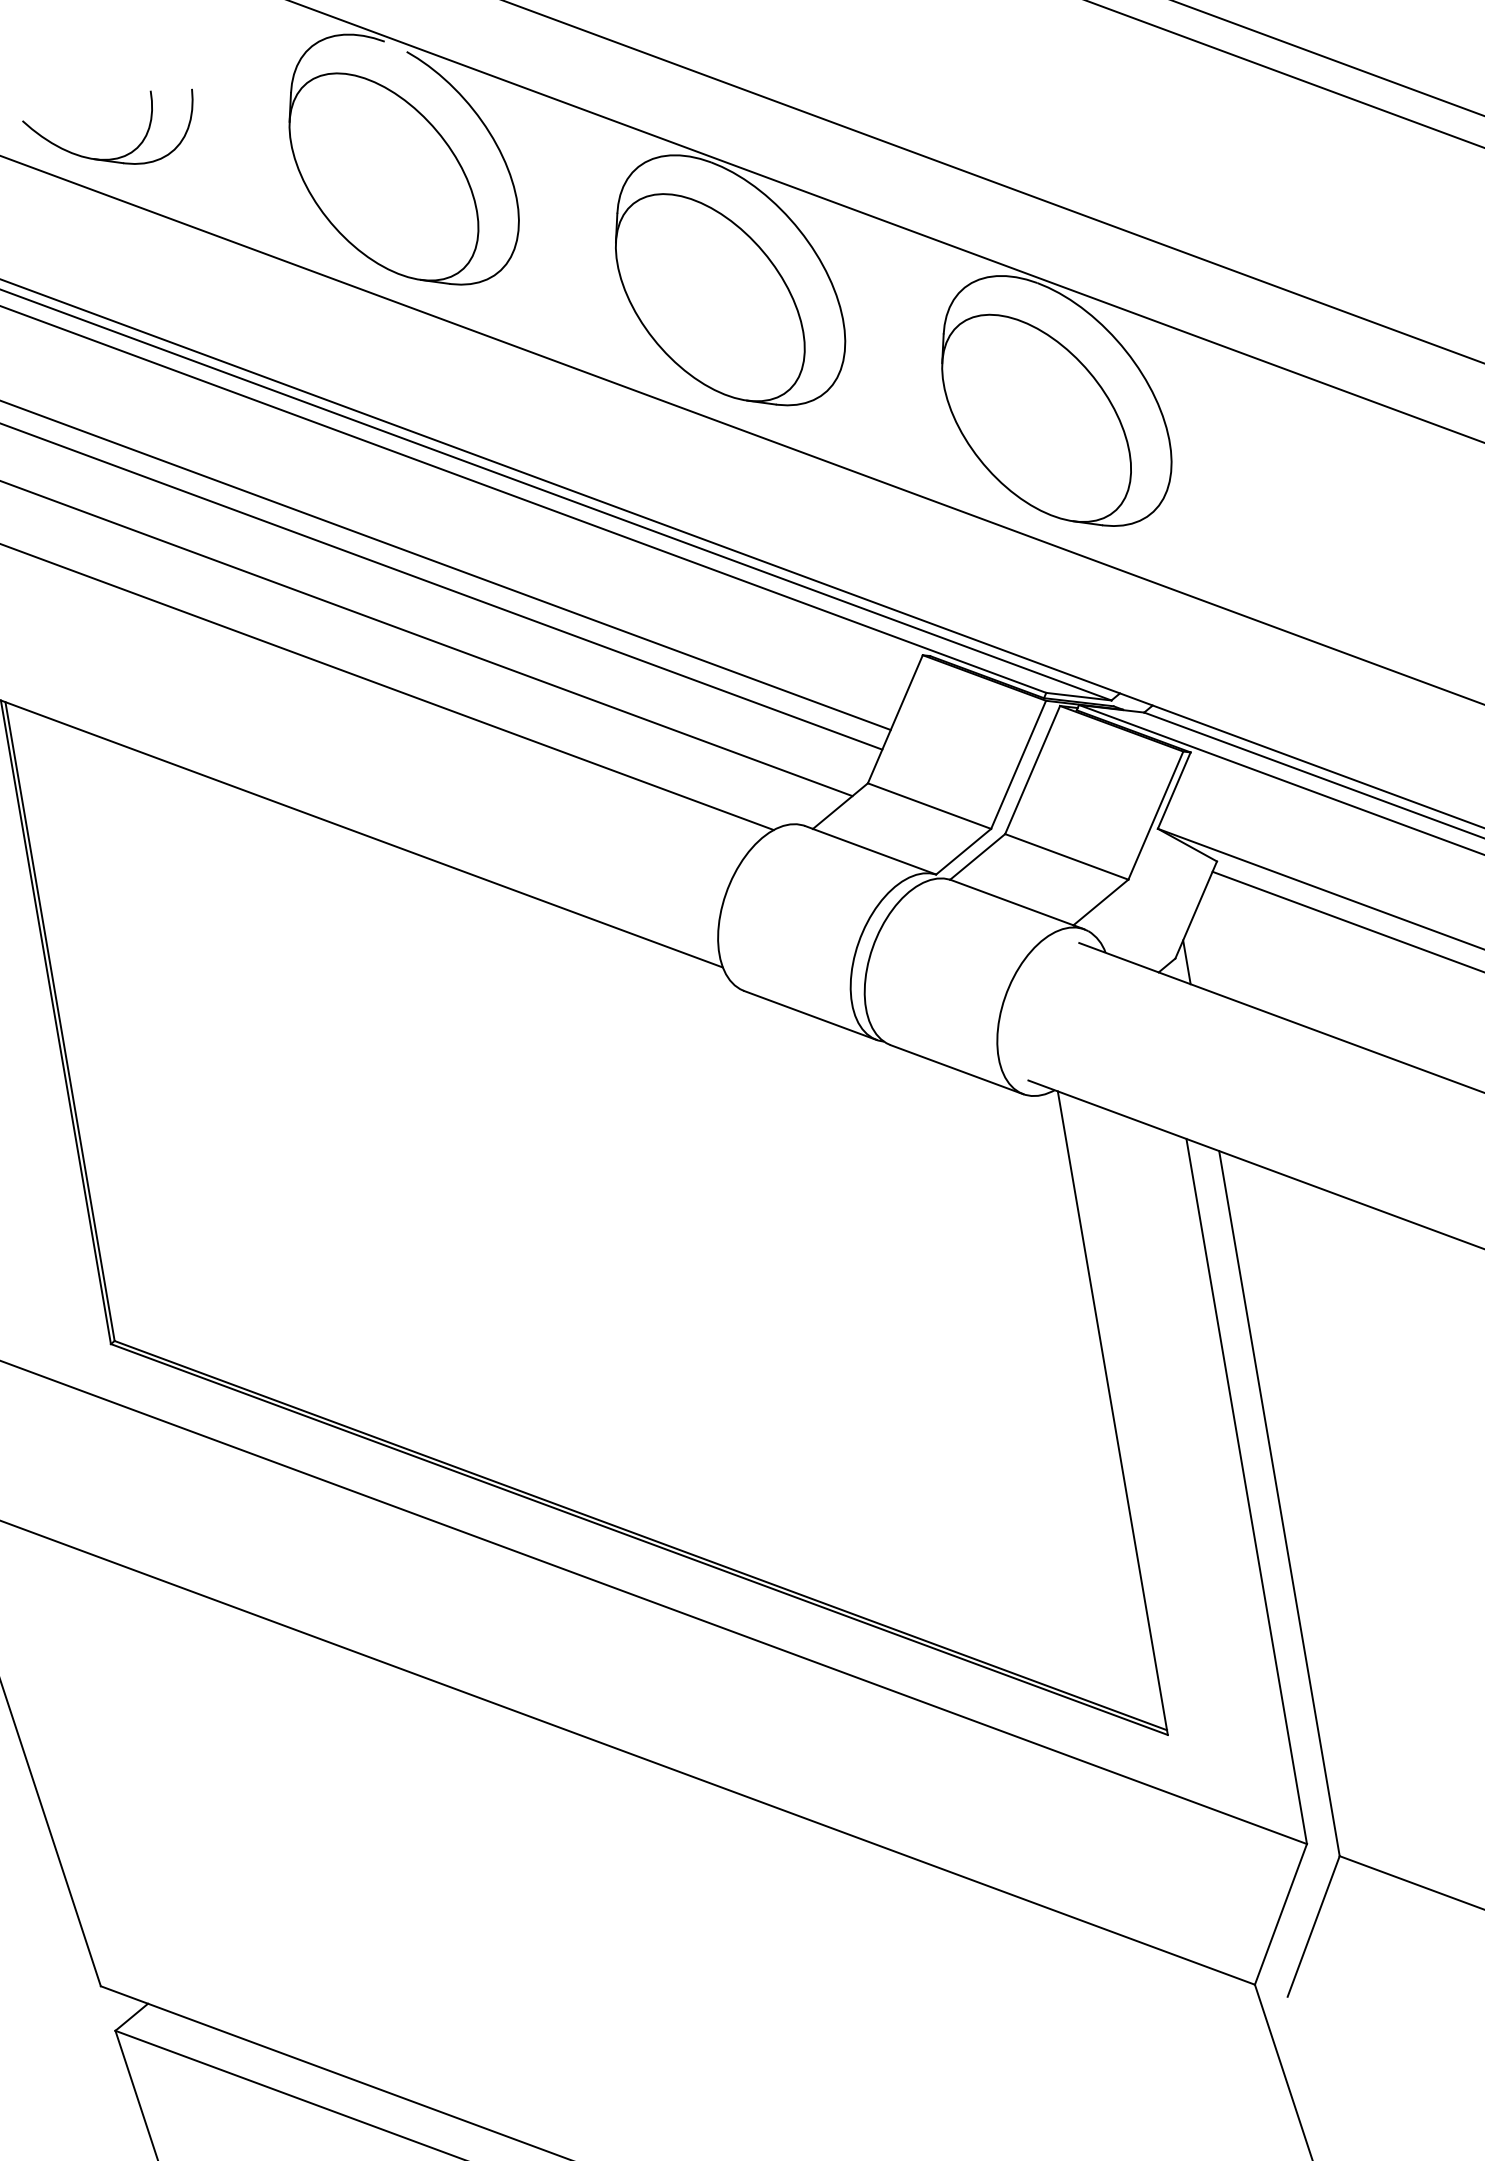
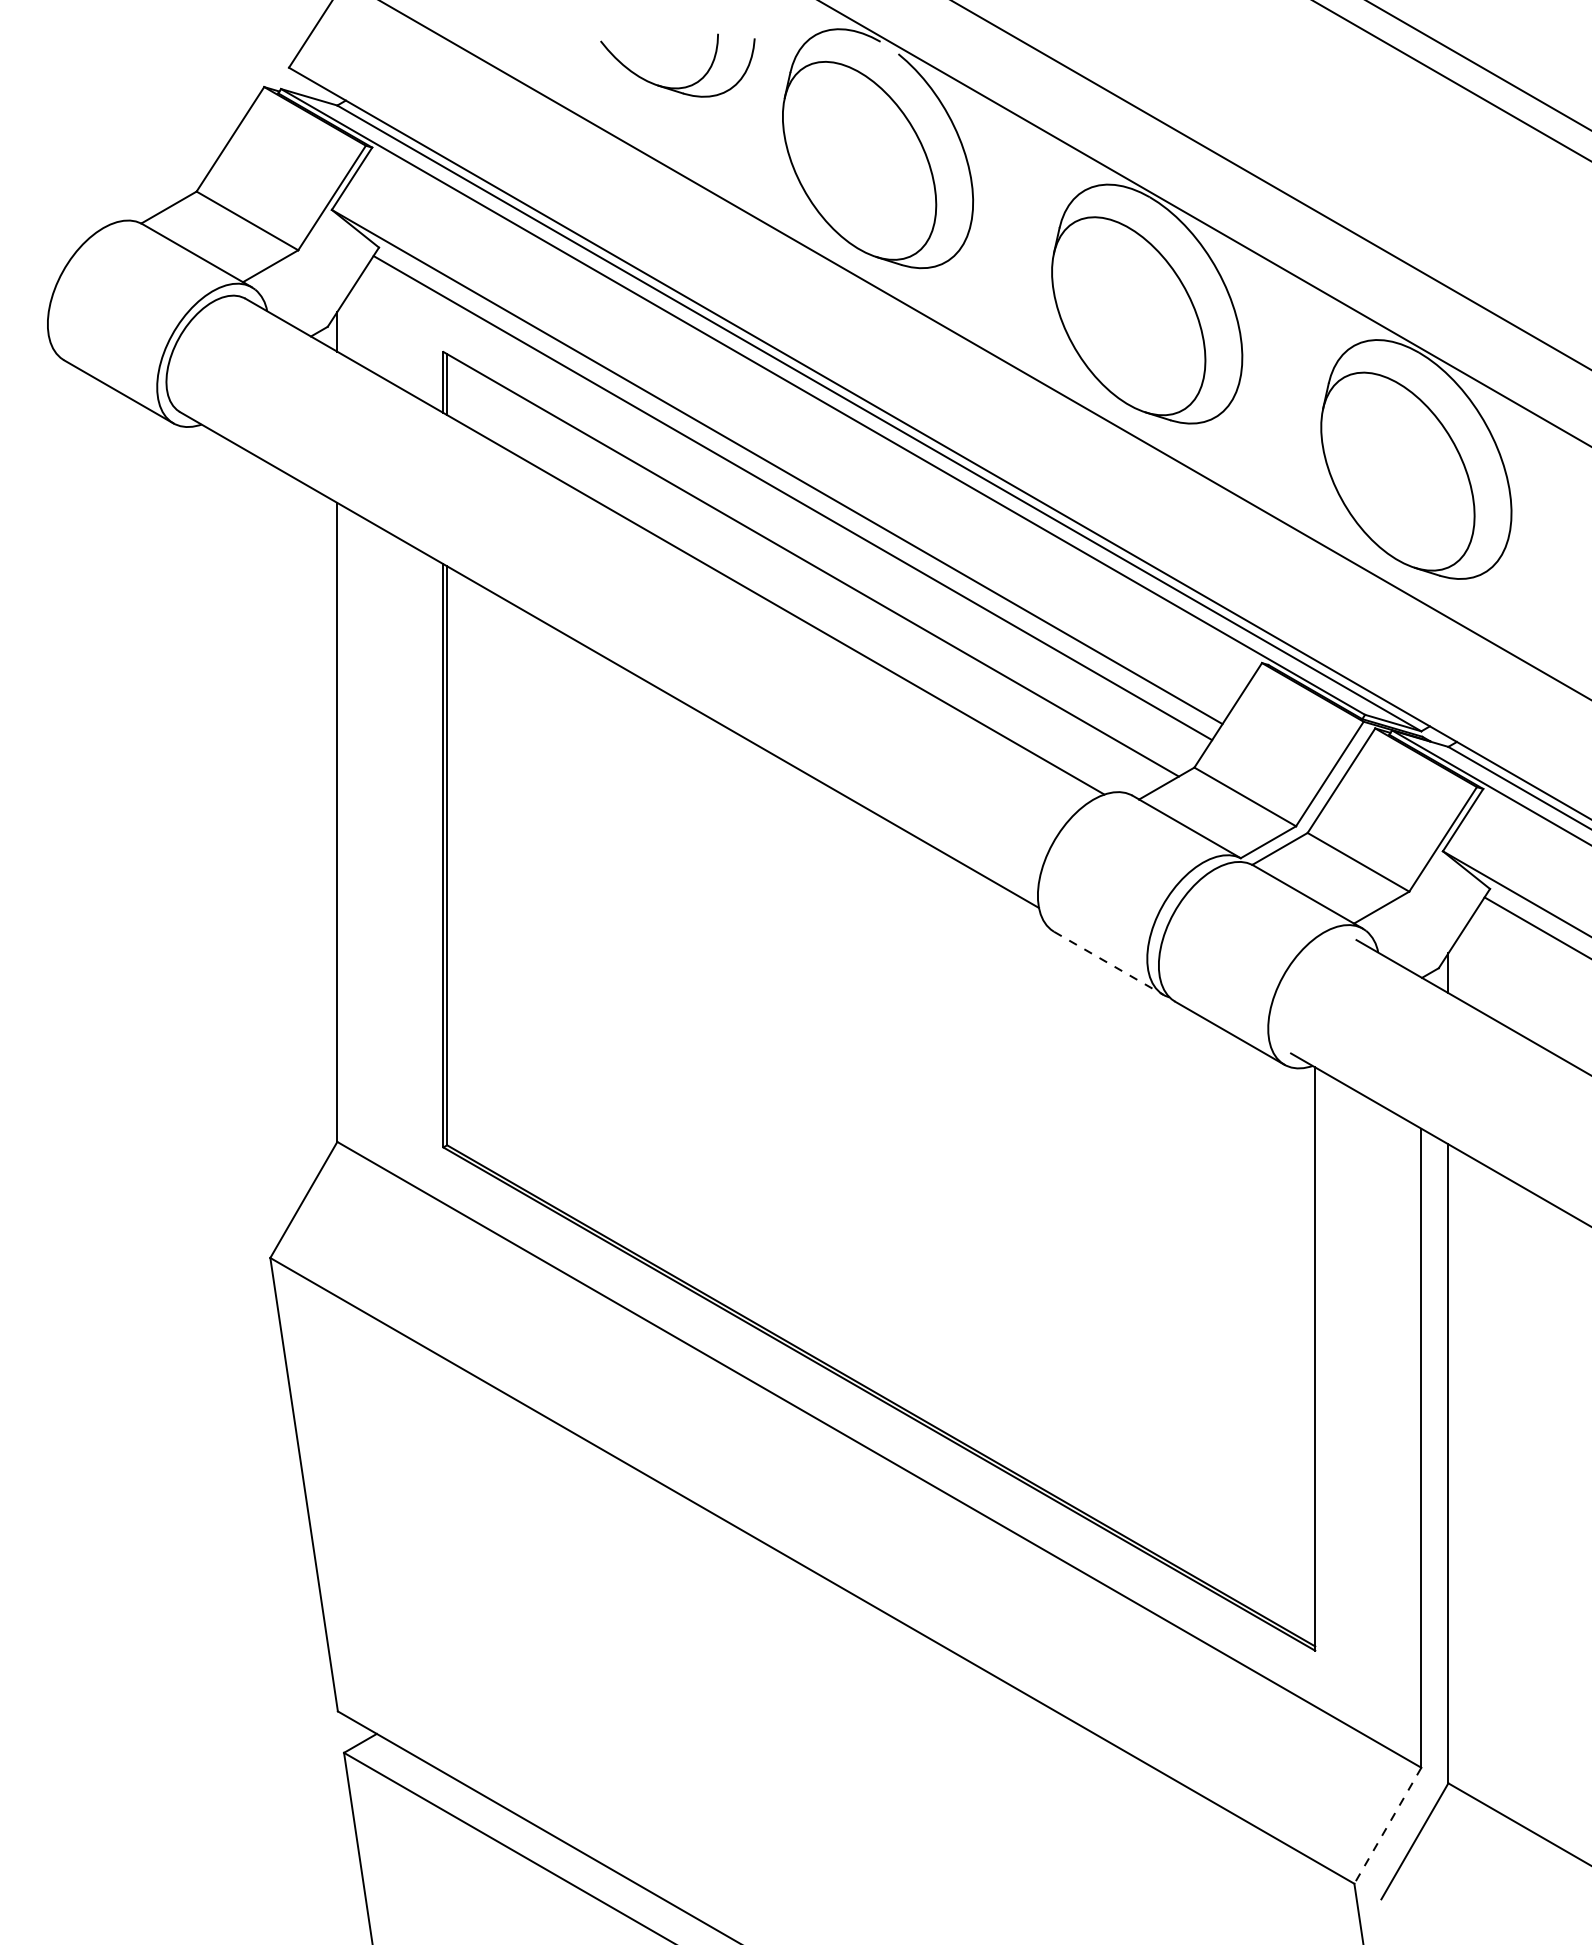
part: (122, 155) -> (683, 86), moved
line: (811, 1015) -> (1109, 963), solid -> dashed
line: (1280, 1914) -> (1387, 1825), solid -> dashed

